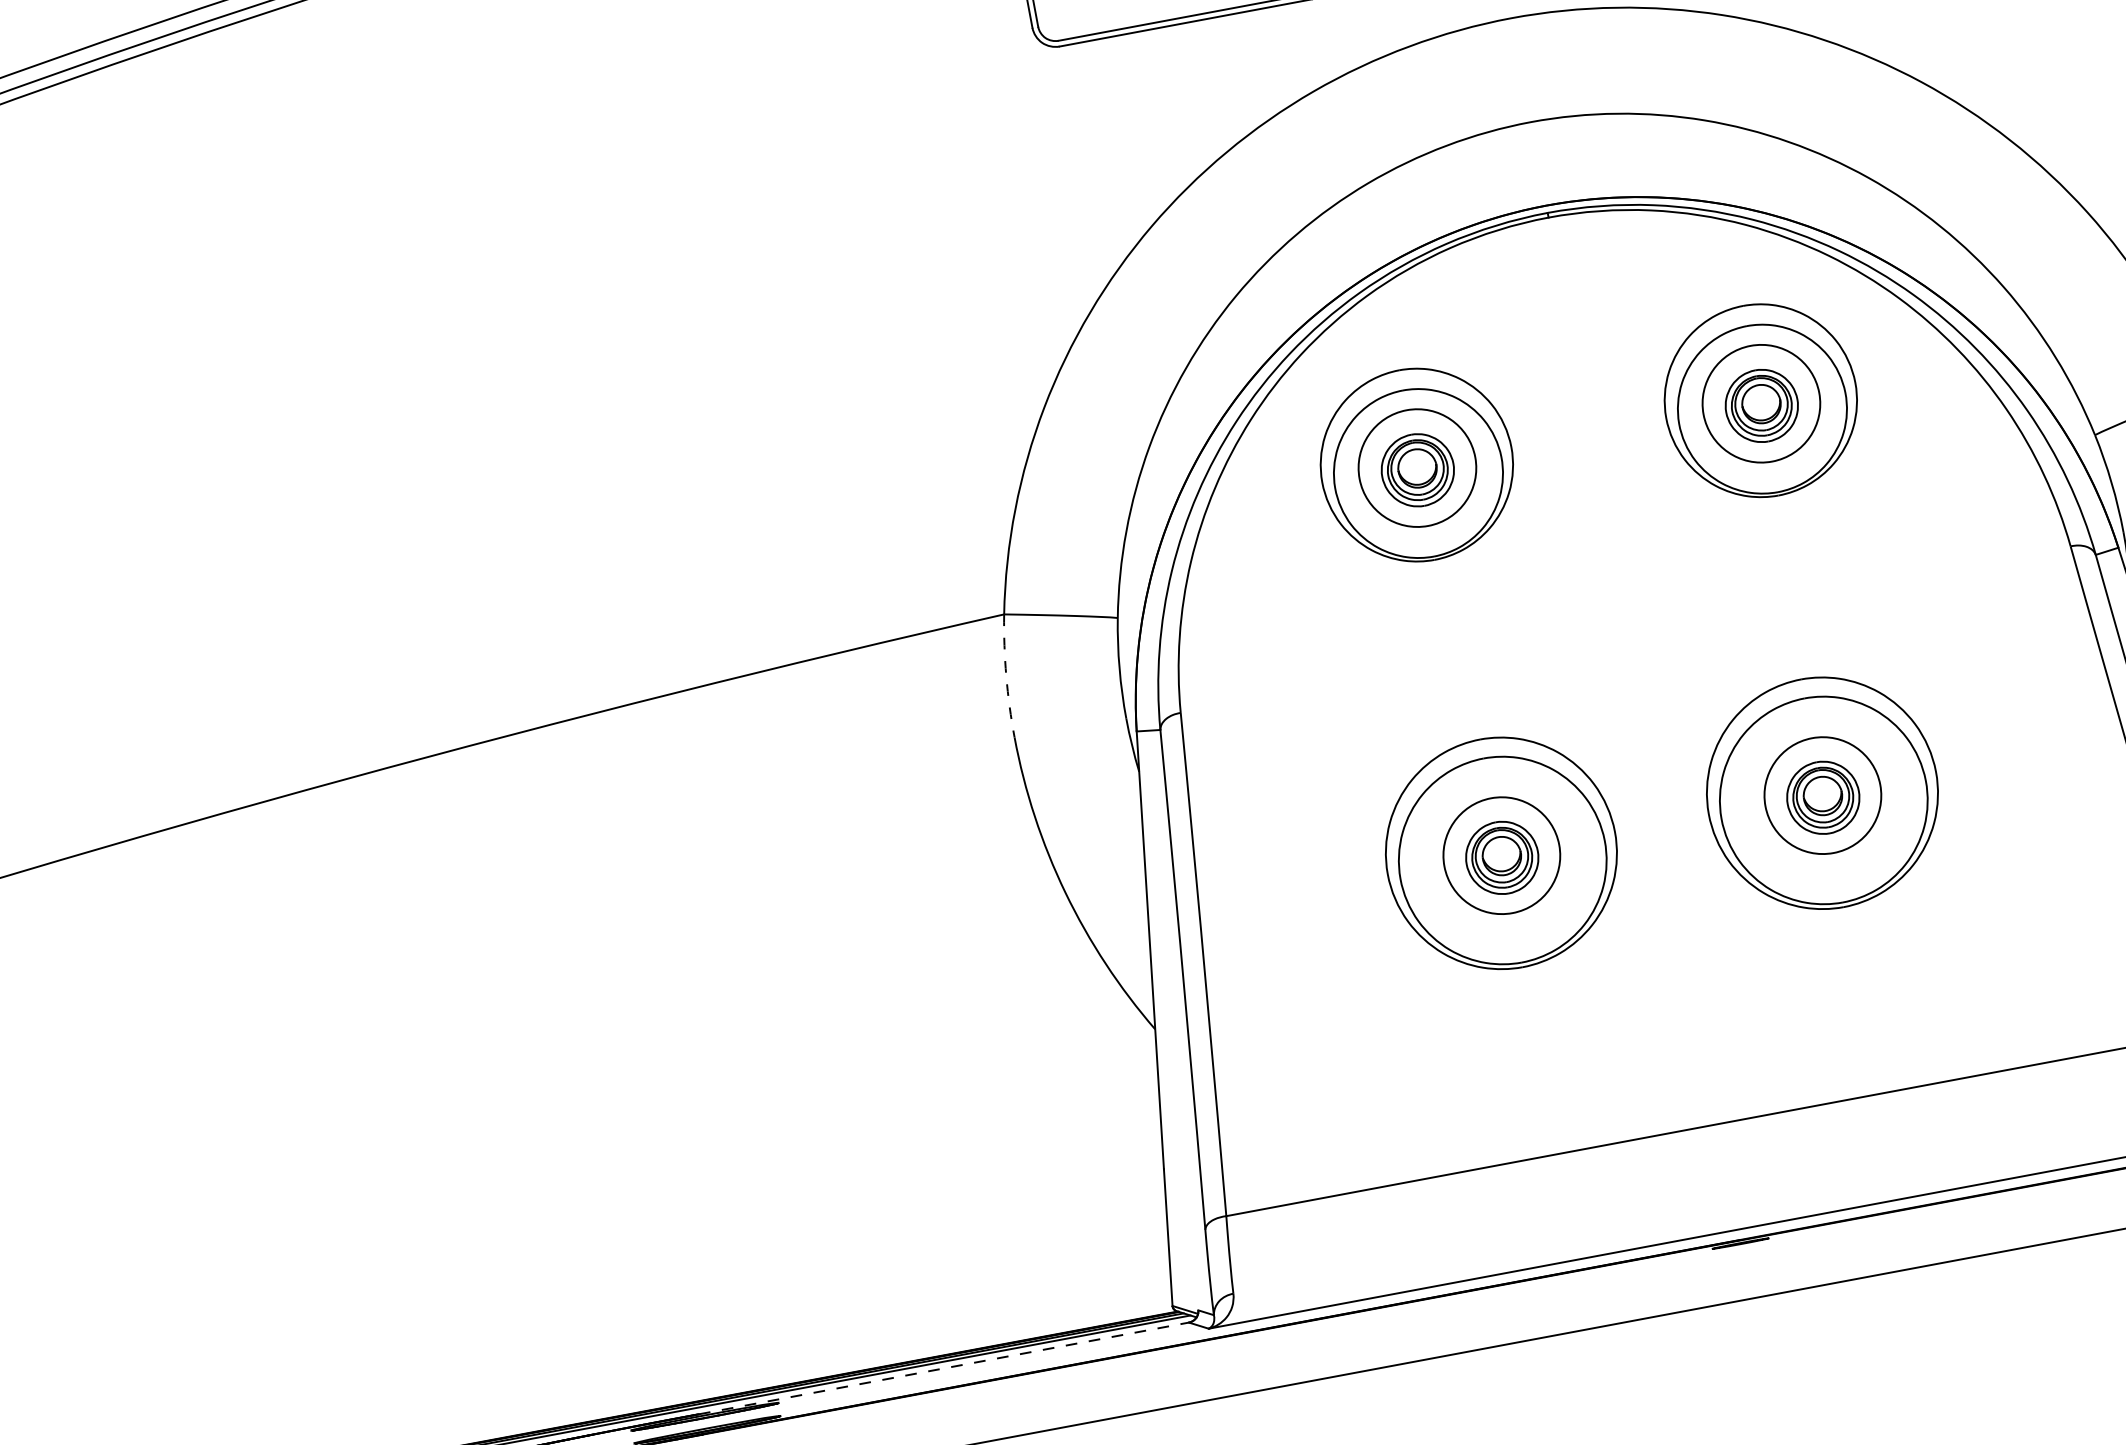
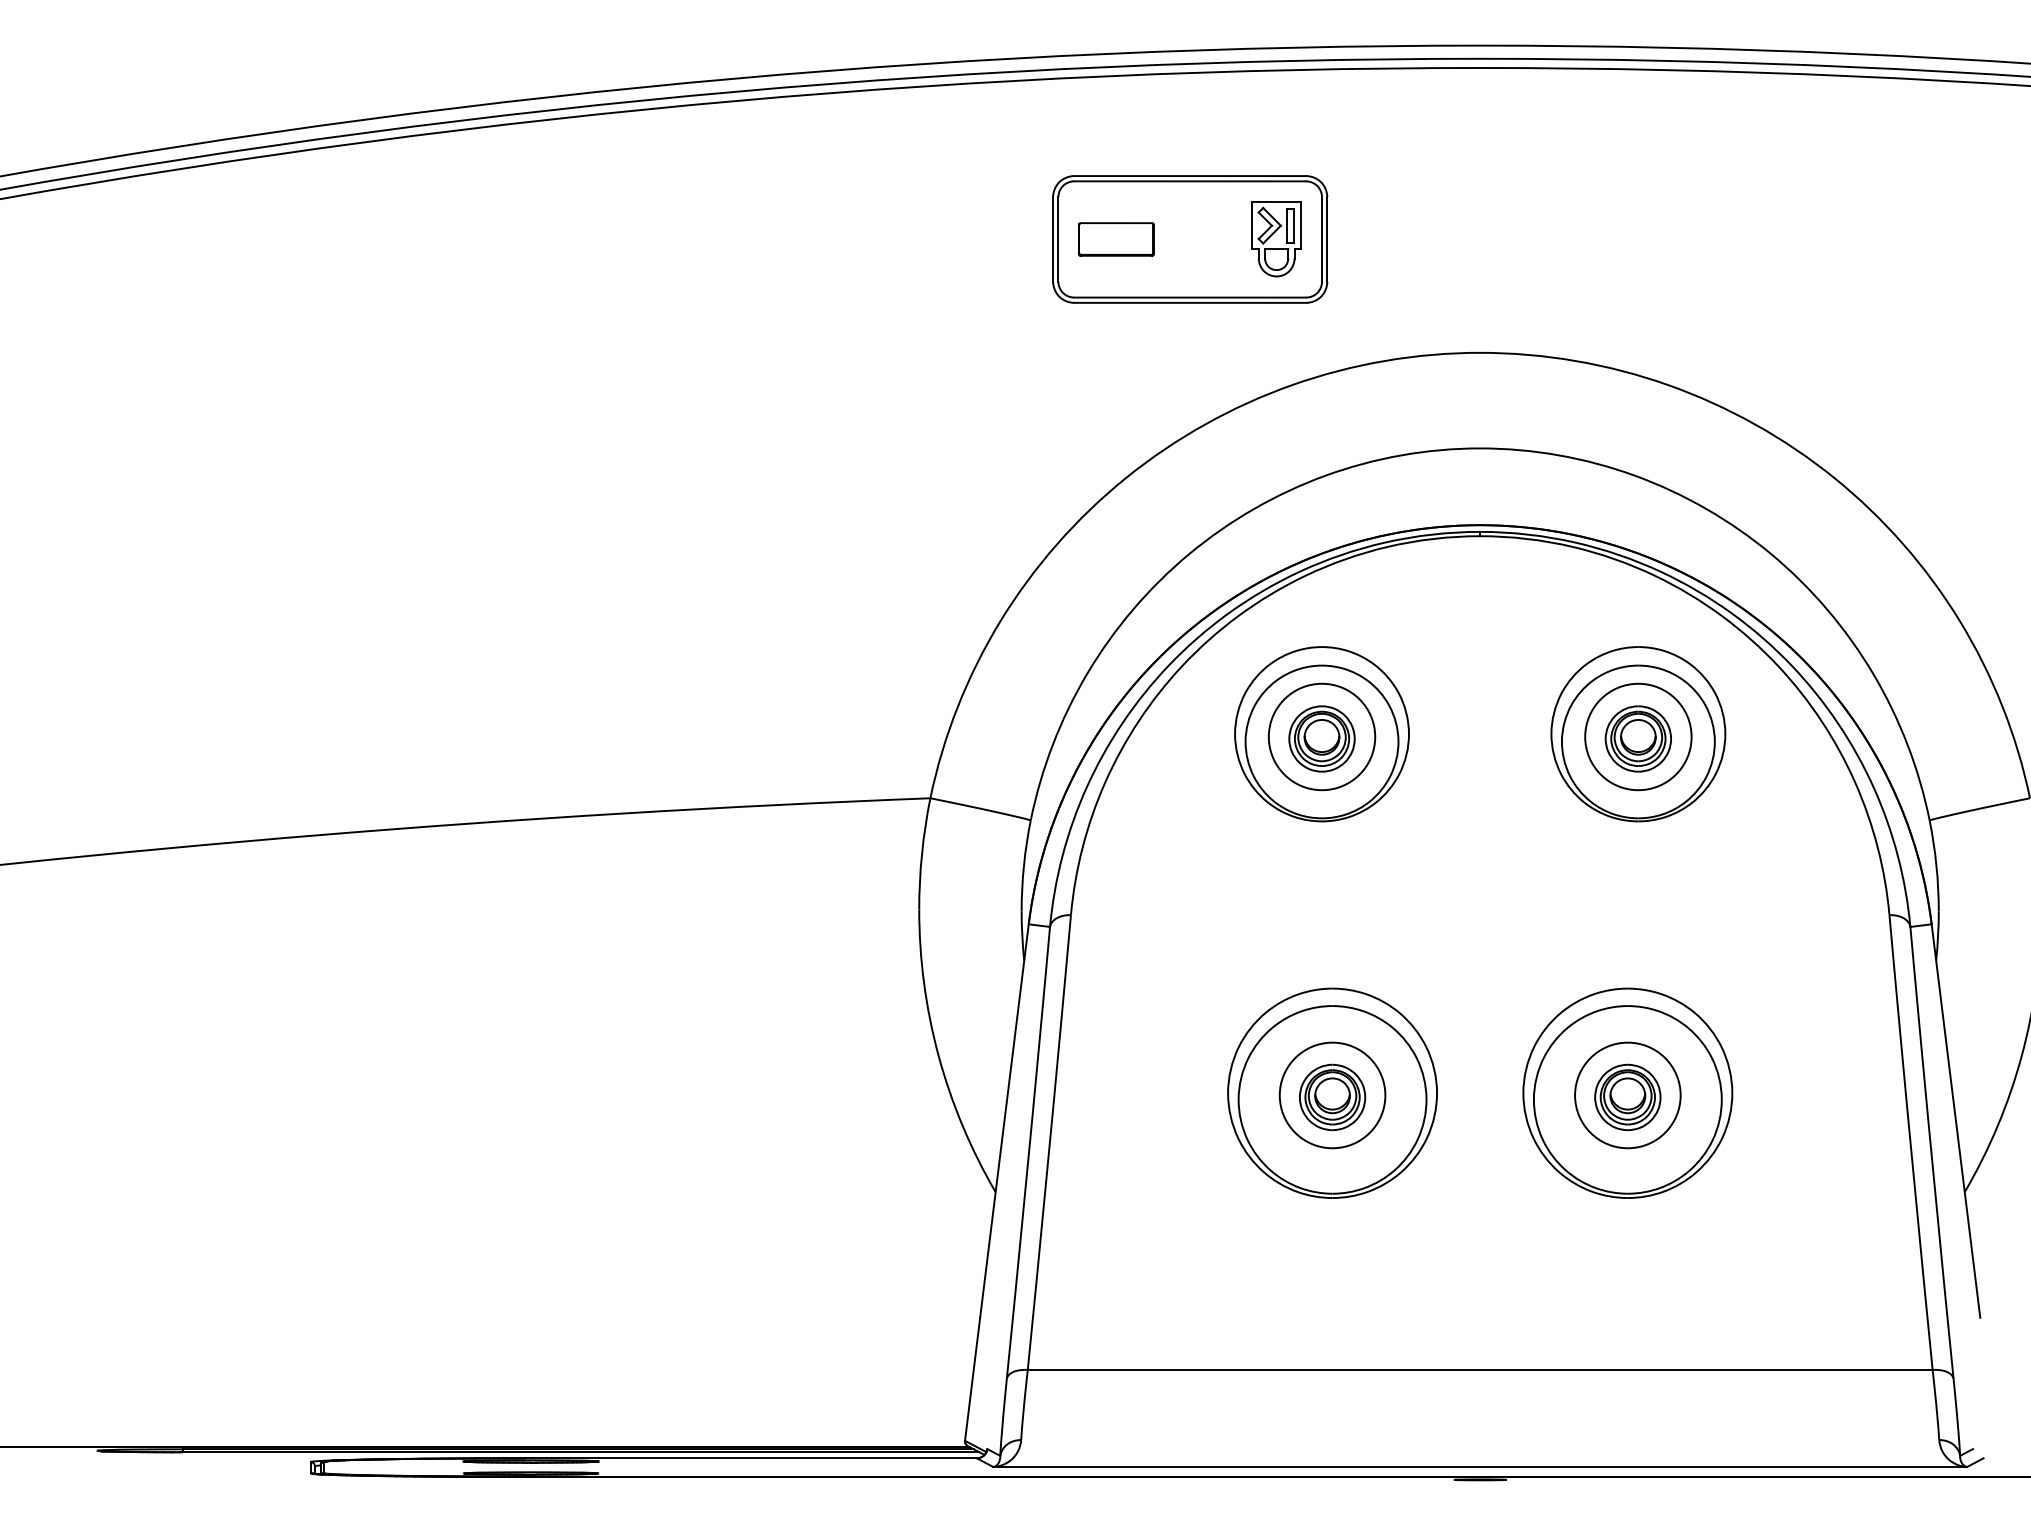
arc: (1006, 676) -> (922, 853), dashed -> solid
line: (945, 1368) -> (752, 1458), dashed -> solid

